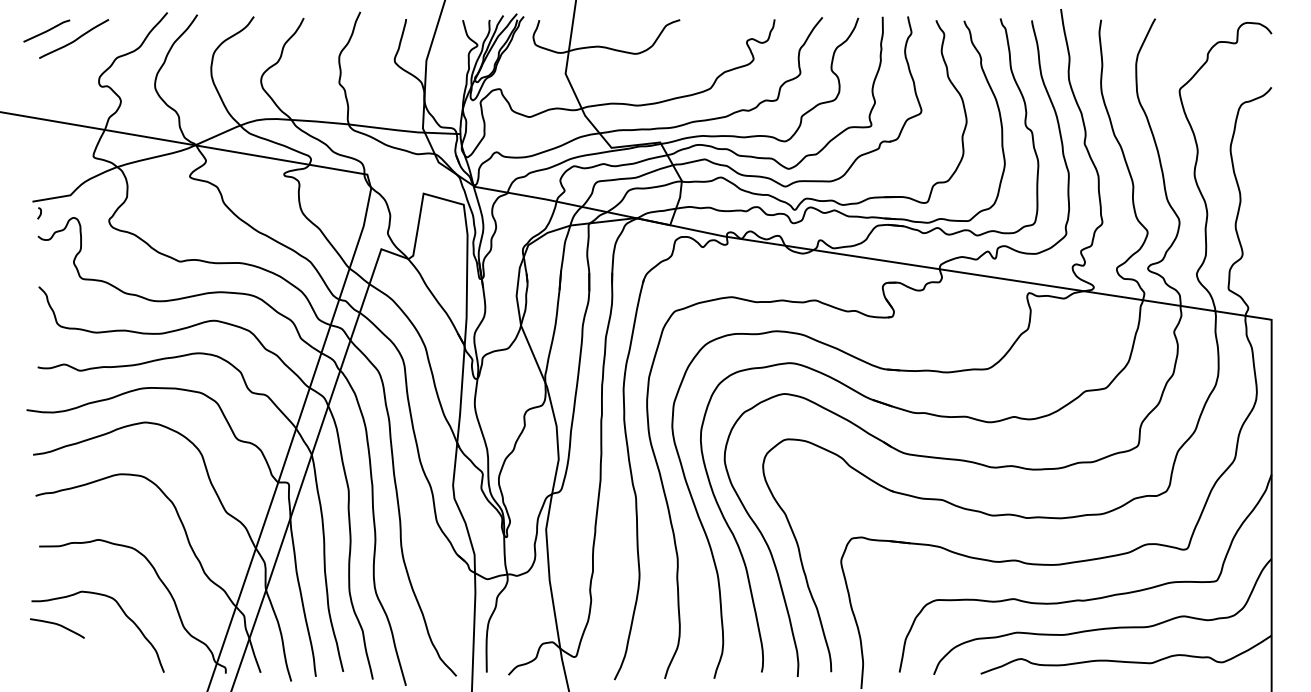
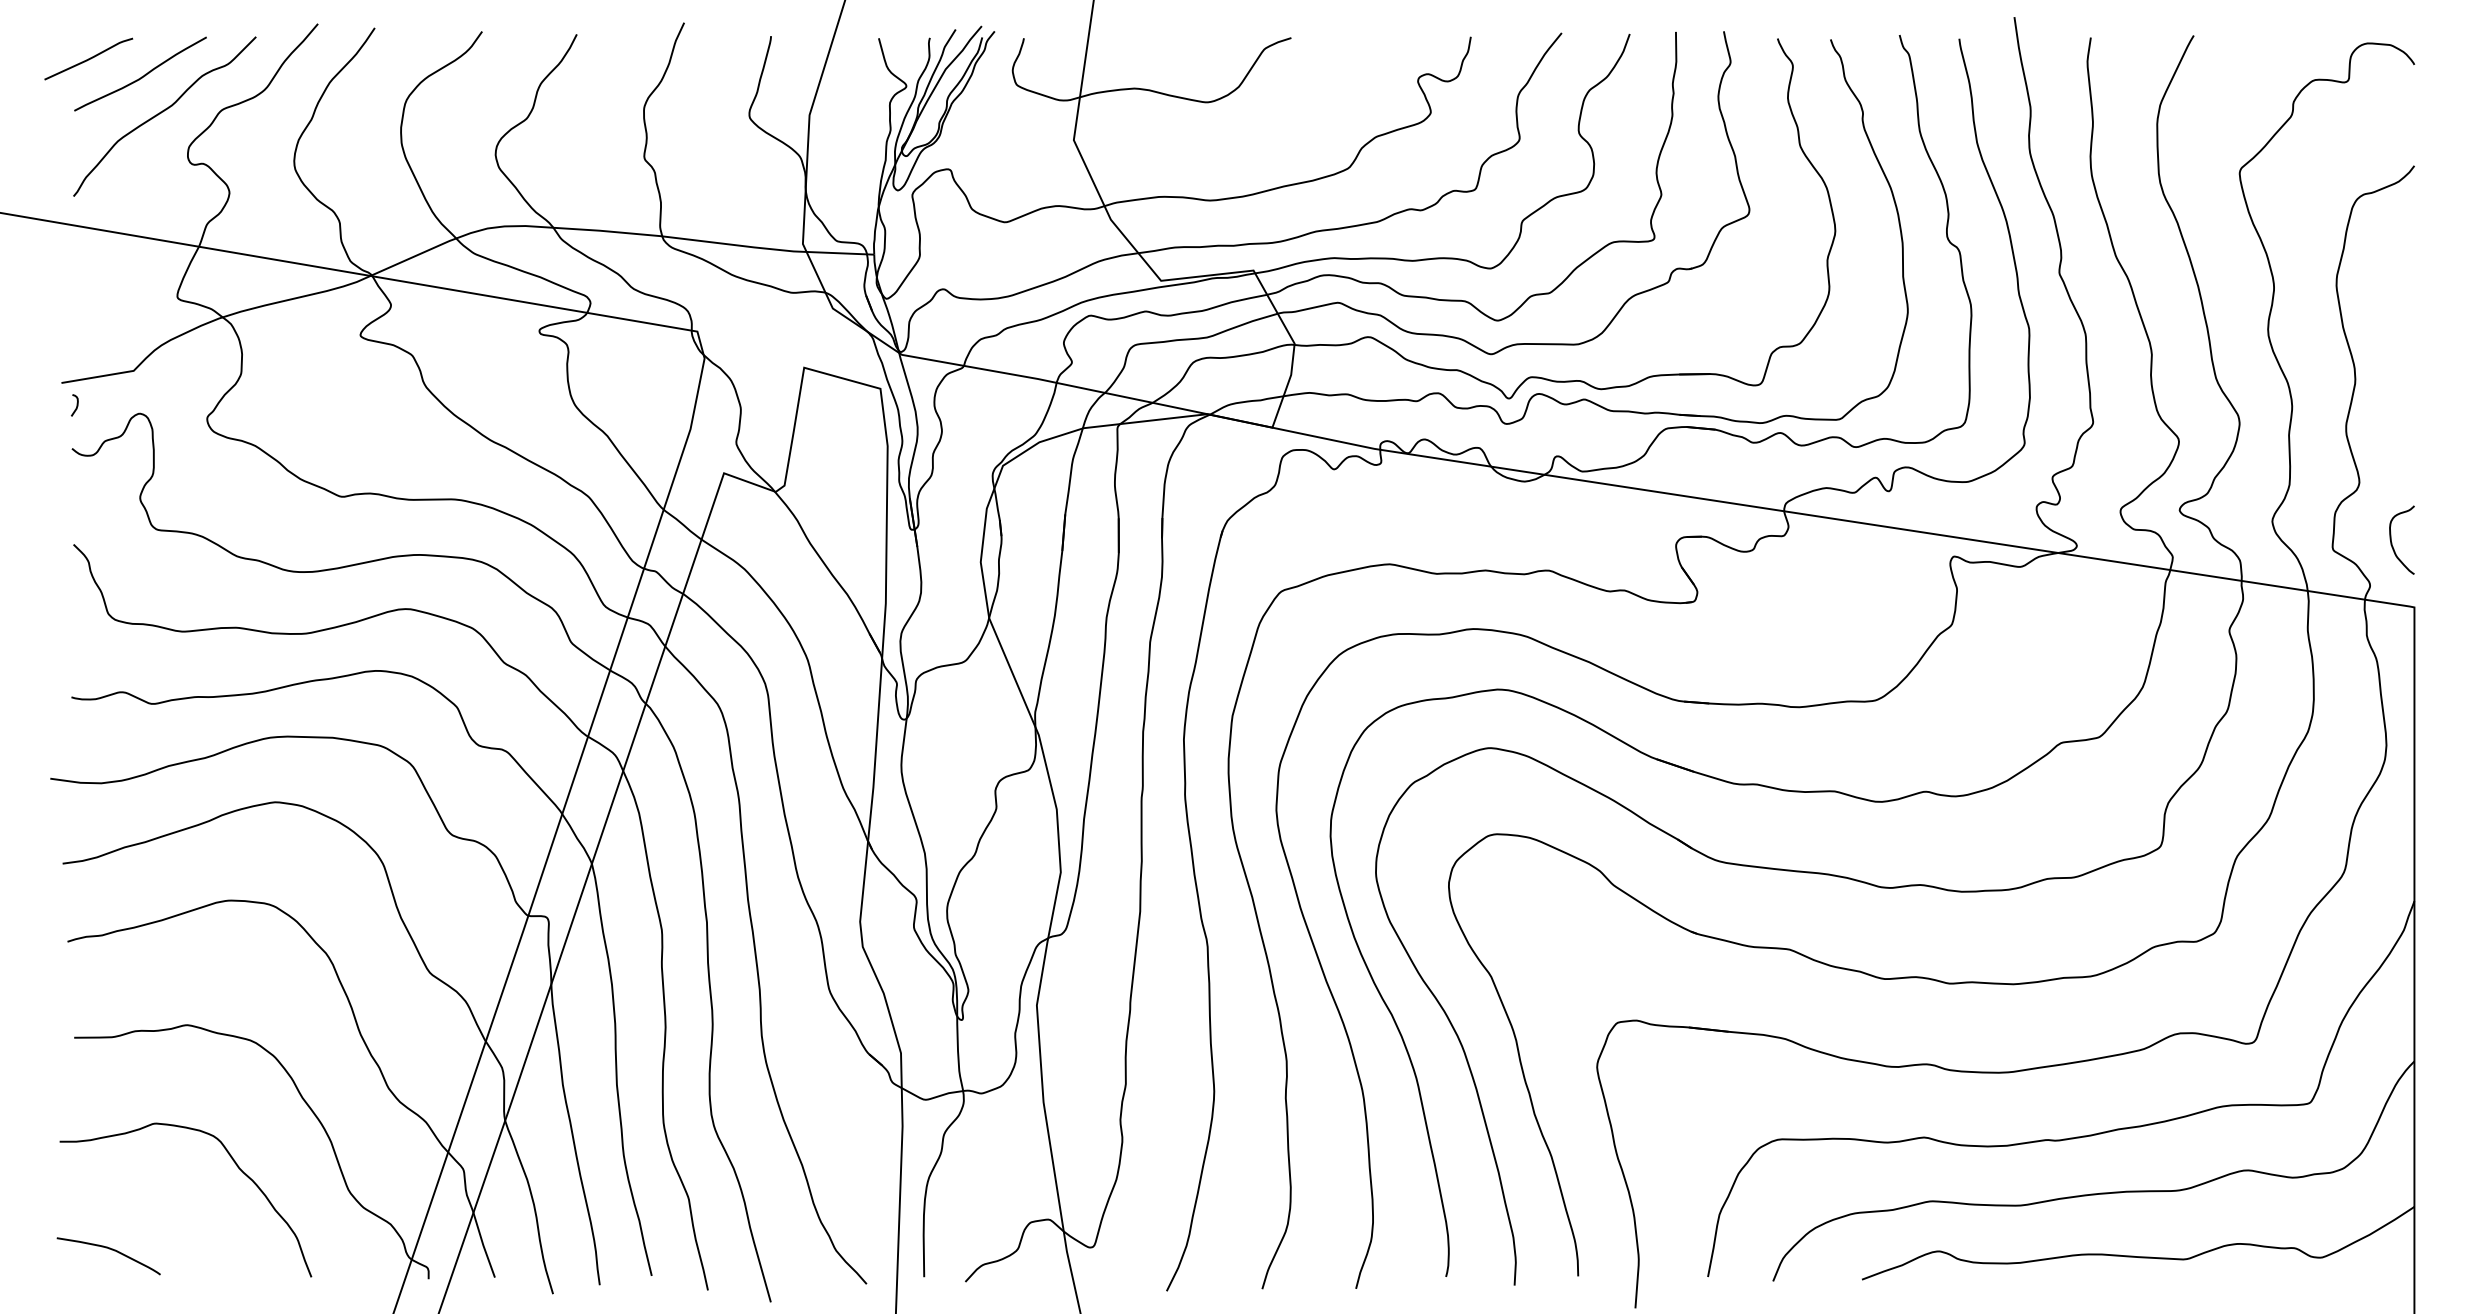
curve: (86, 59) -> (164, 112), added
curve: (1260, 284) -> (2393, 540), added
curve: (59, 626) -> (112, 1252), moved

